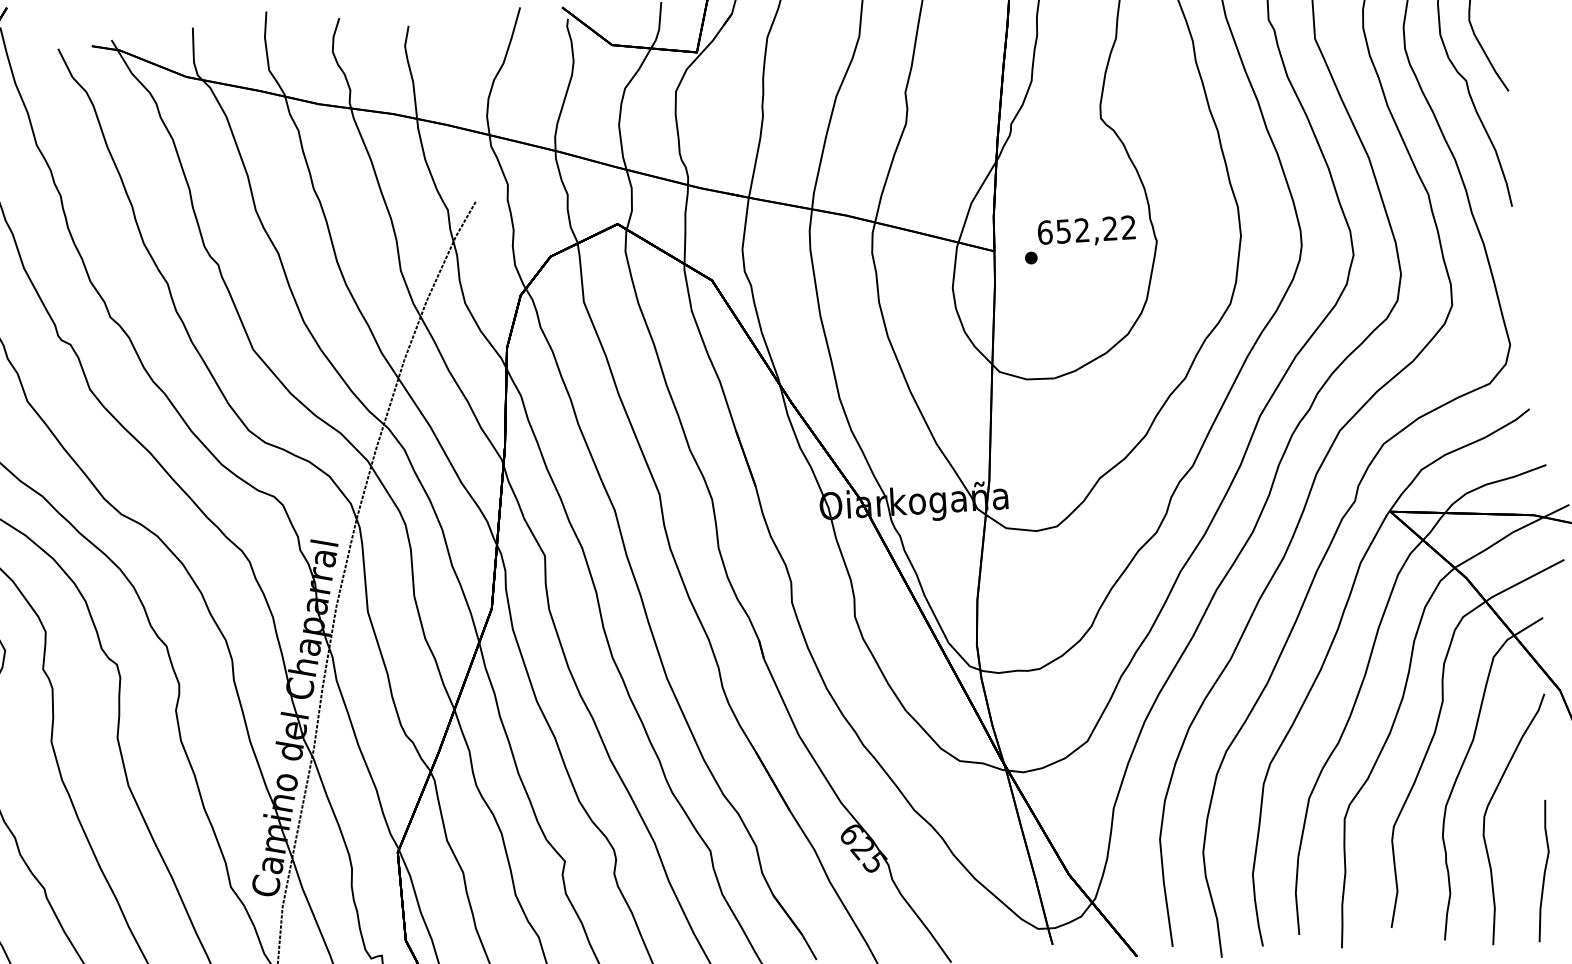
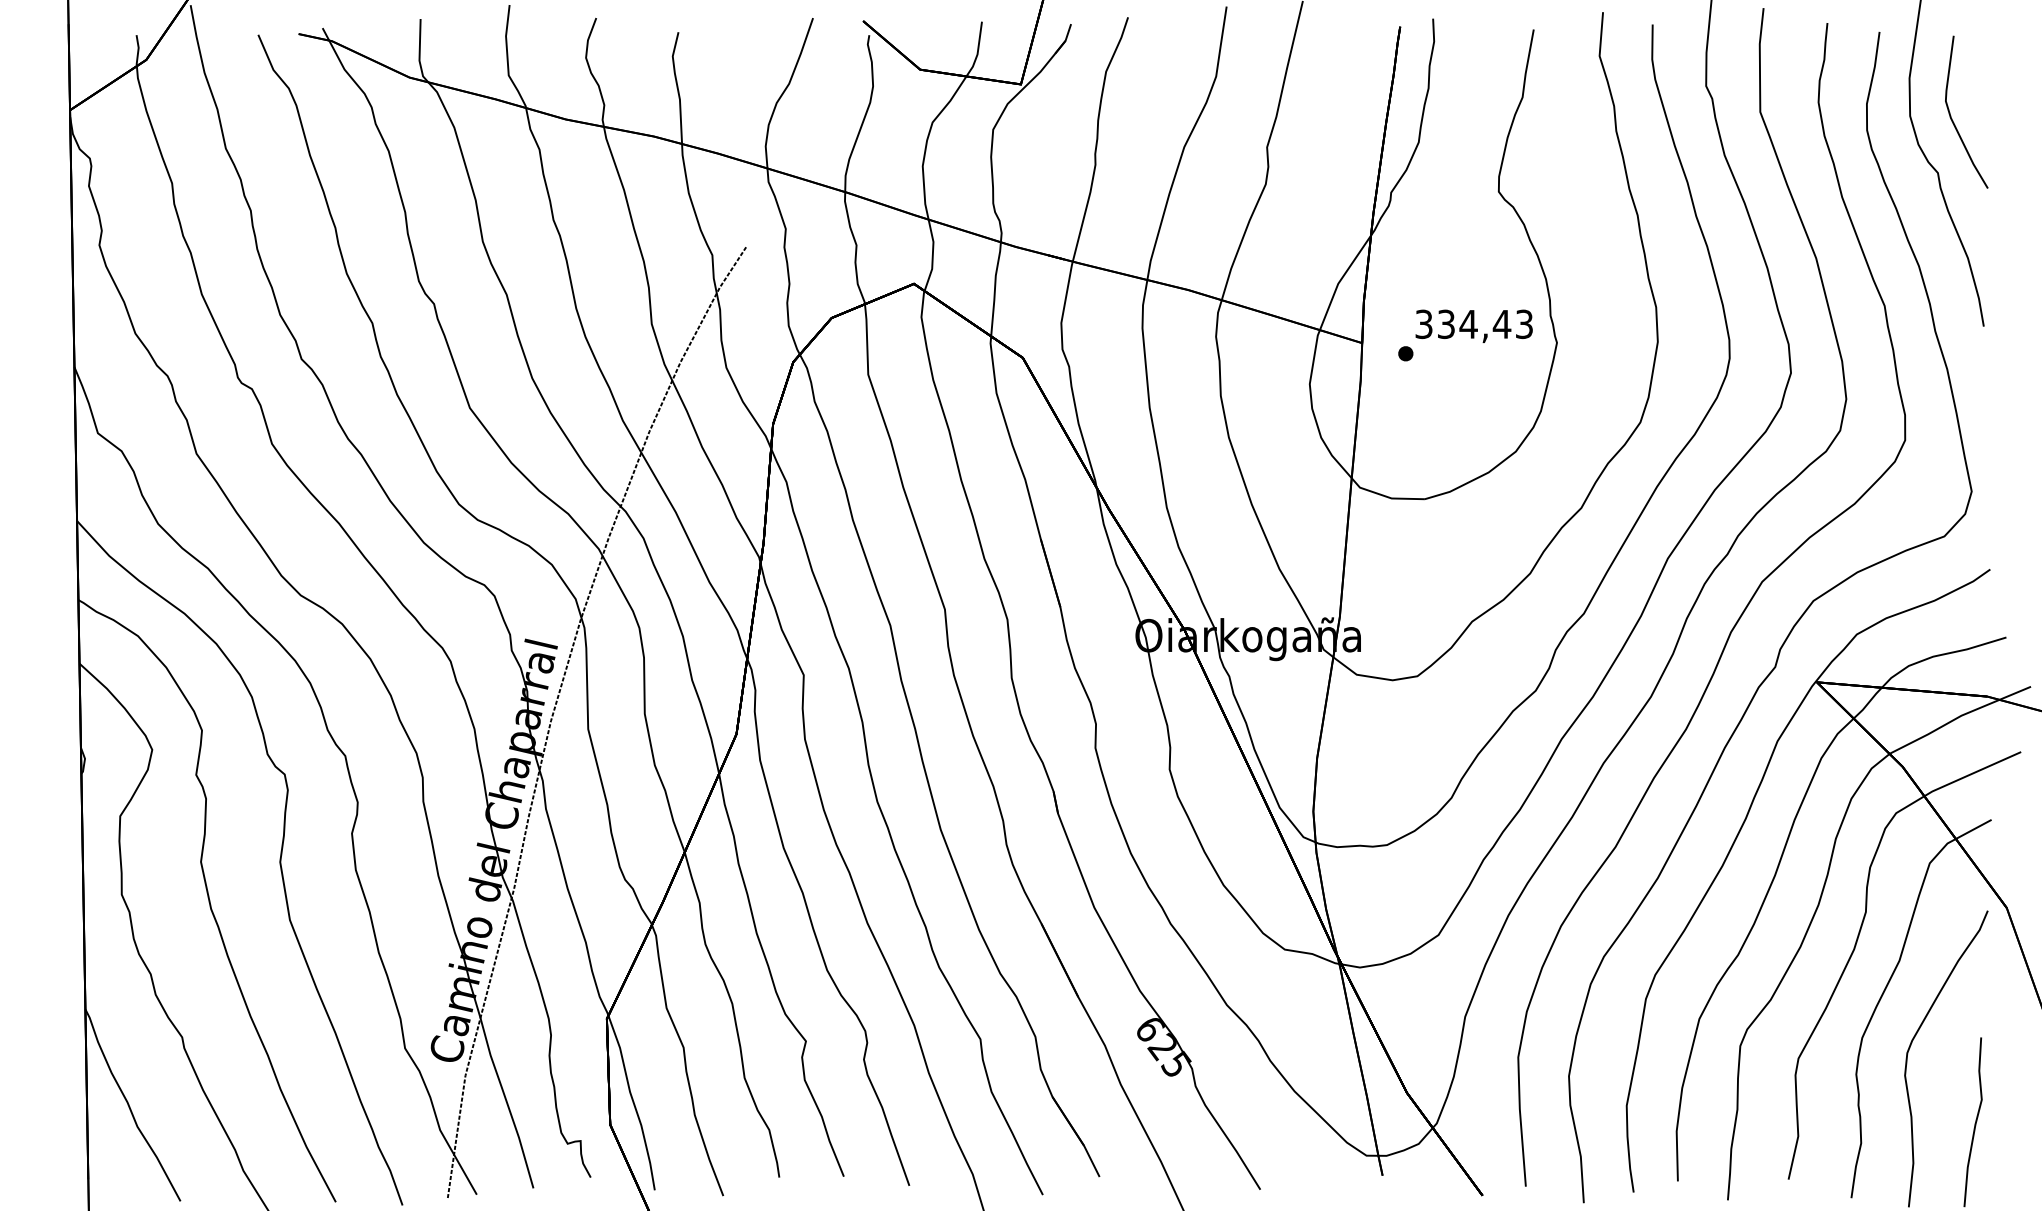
text: (1086, 230) -> (1473, 324), 652,22 -> 334,43

